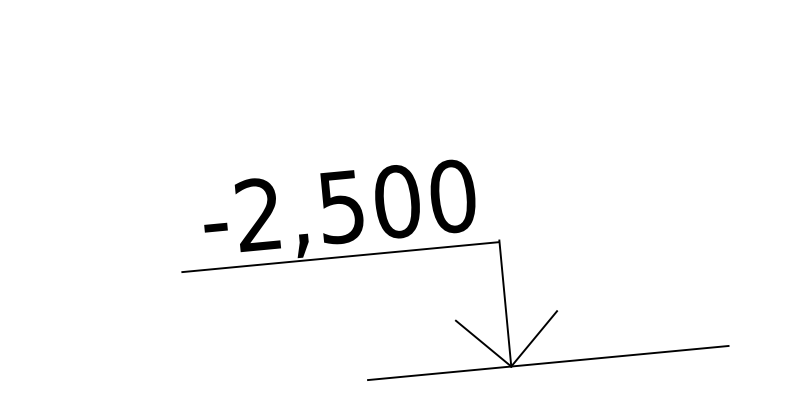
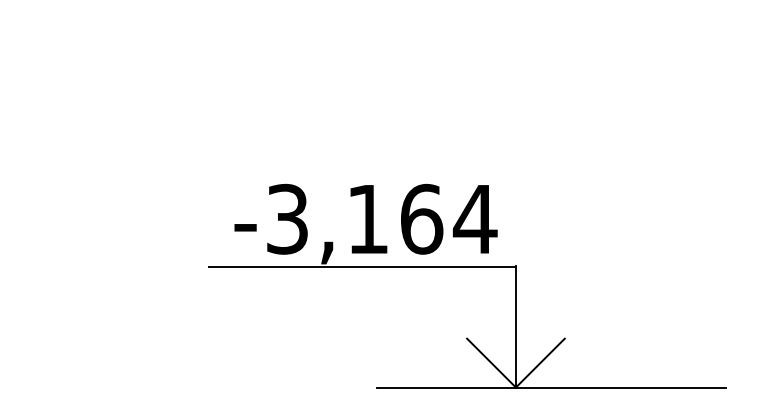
text: (356, 204) -> (382, 218), -2,500 -> -3,164

